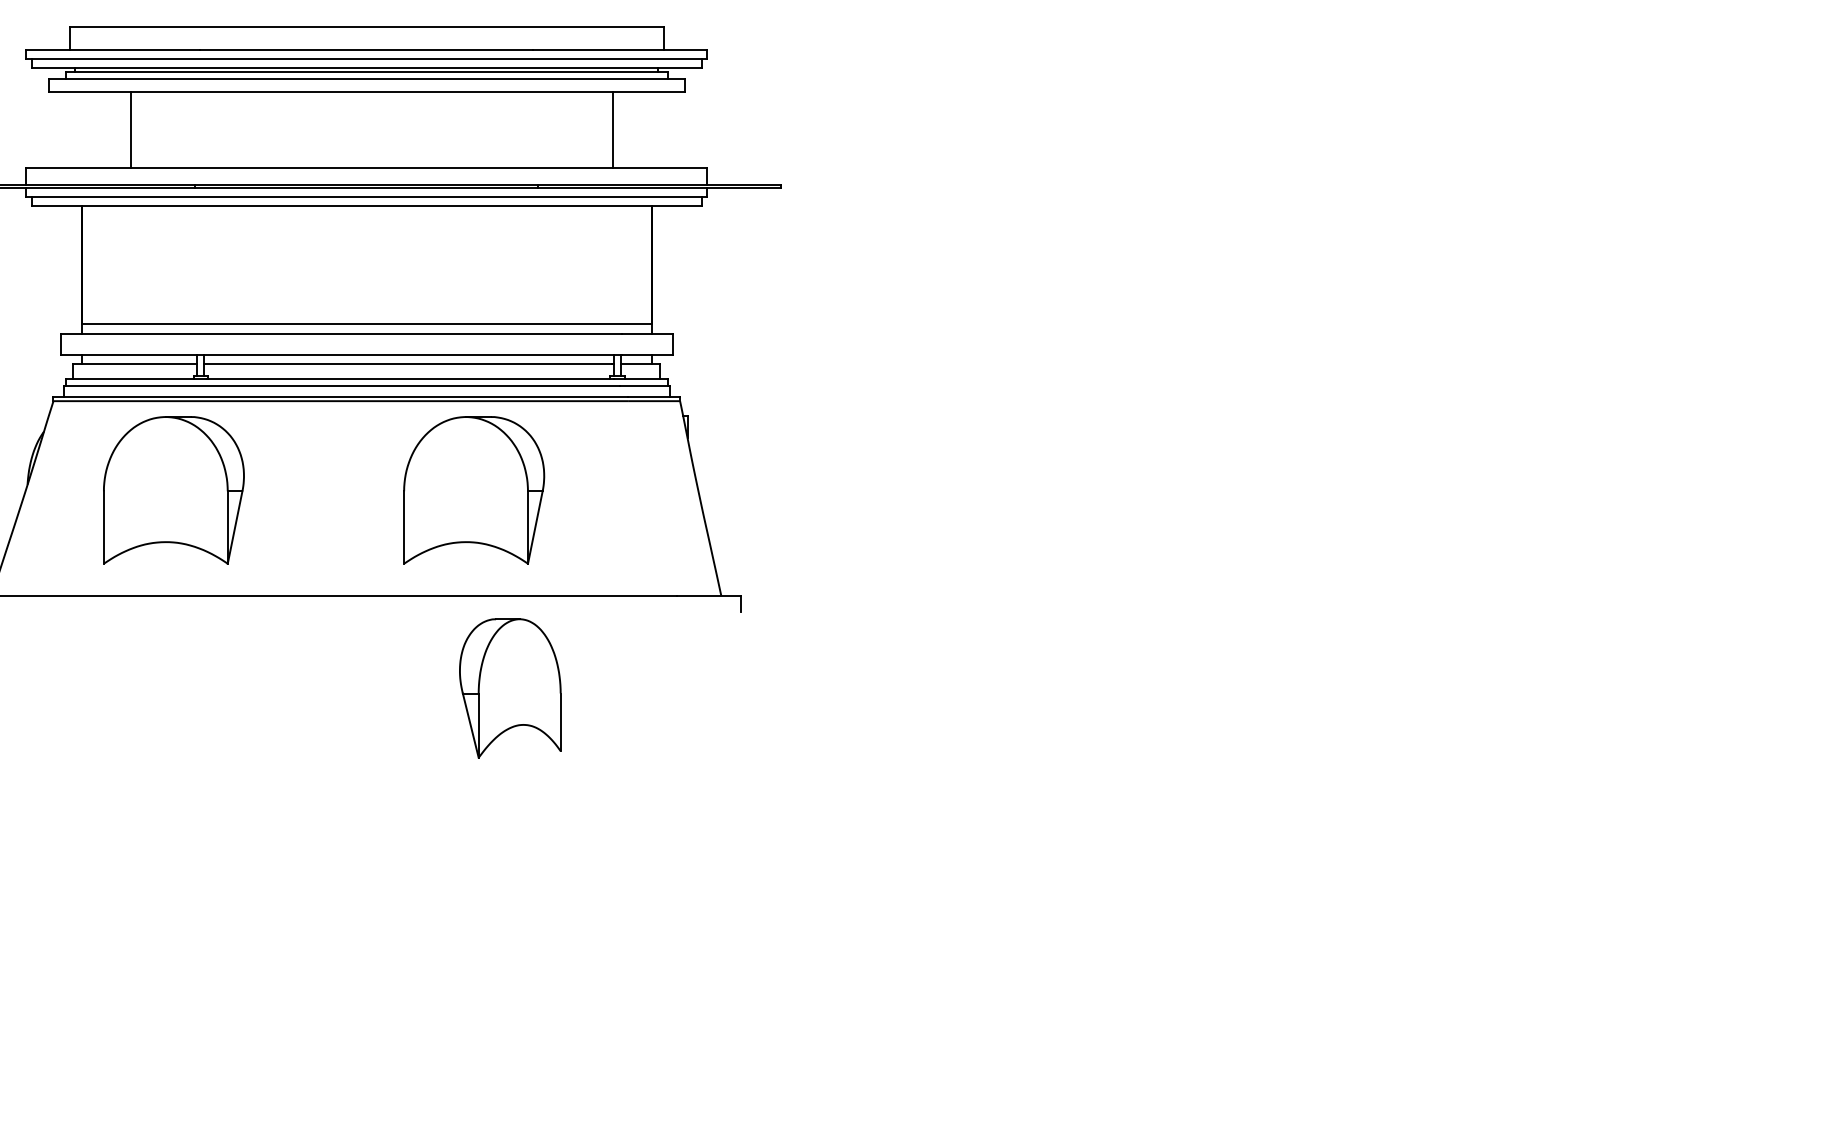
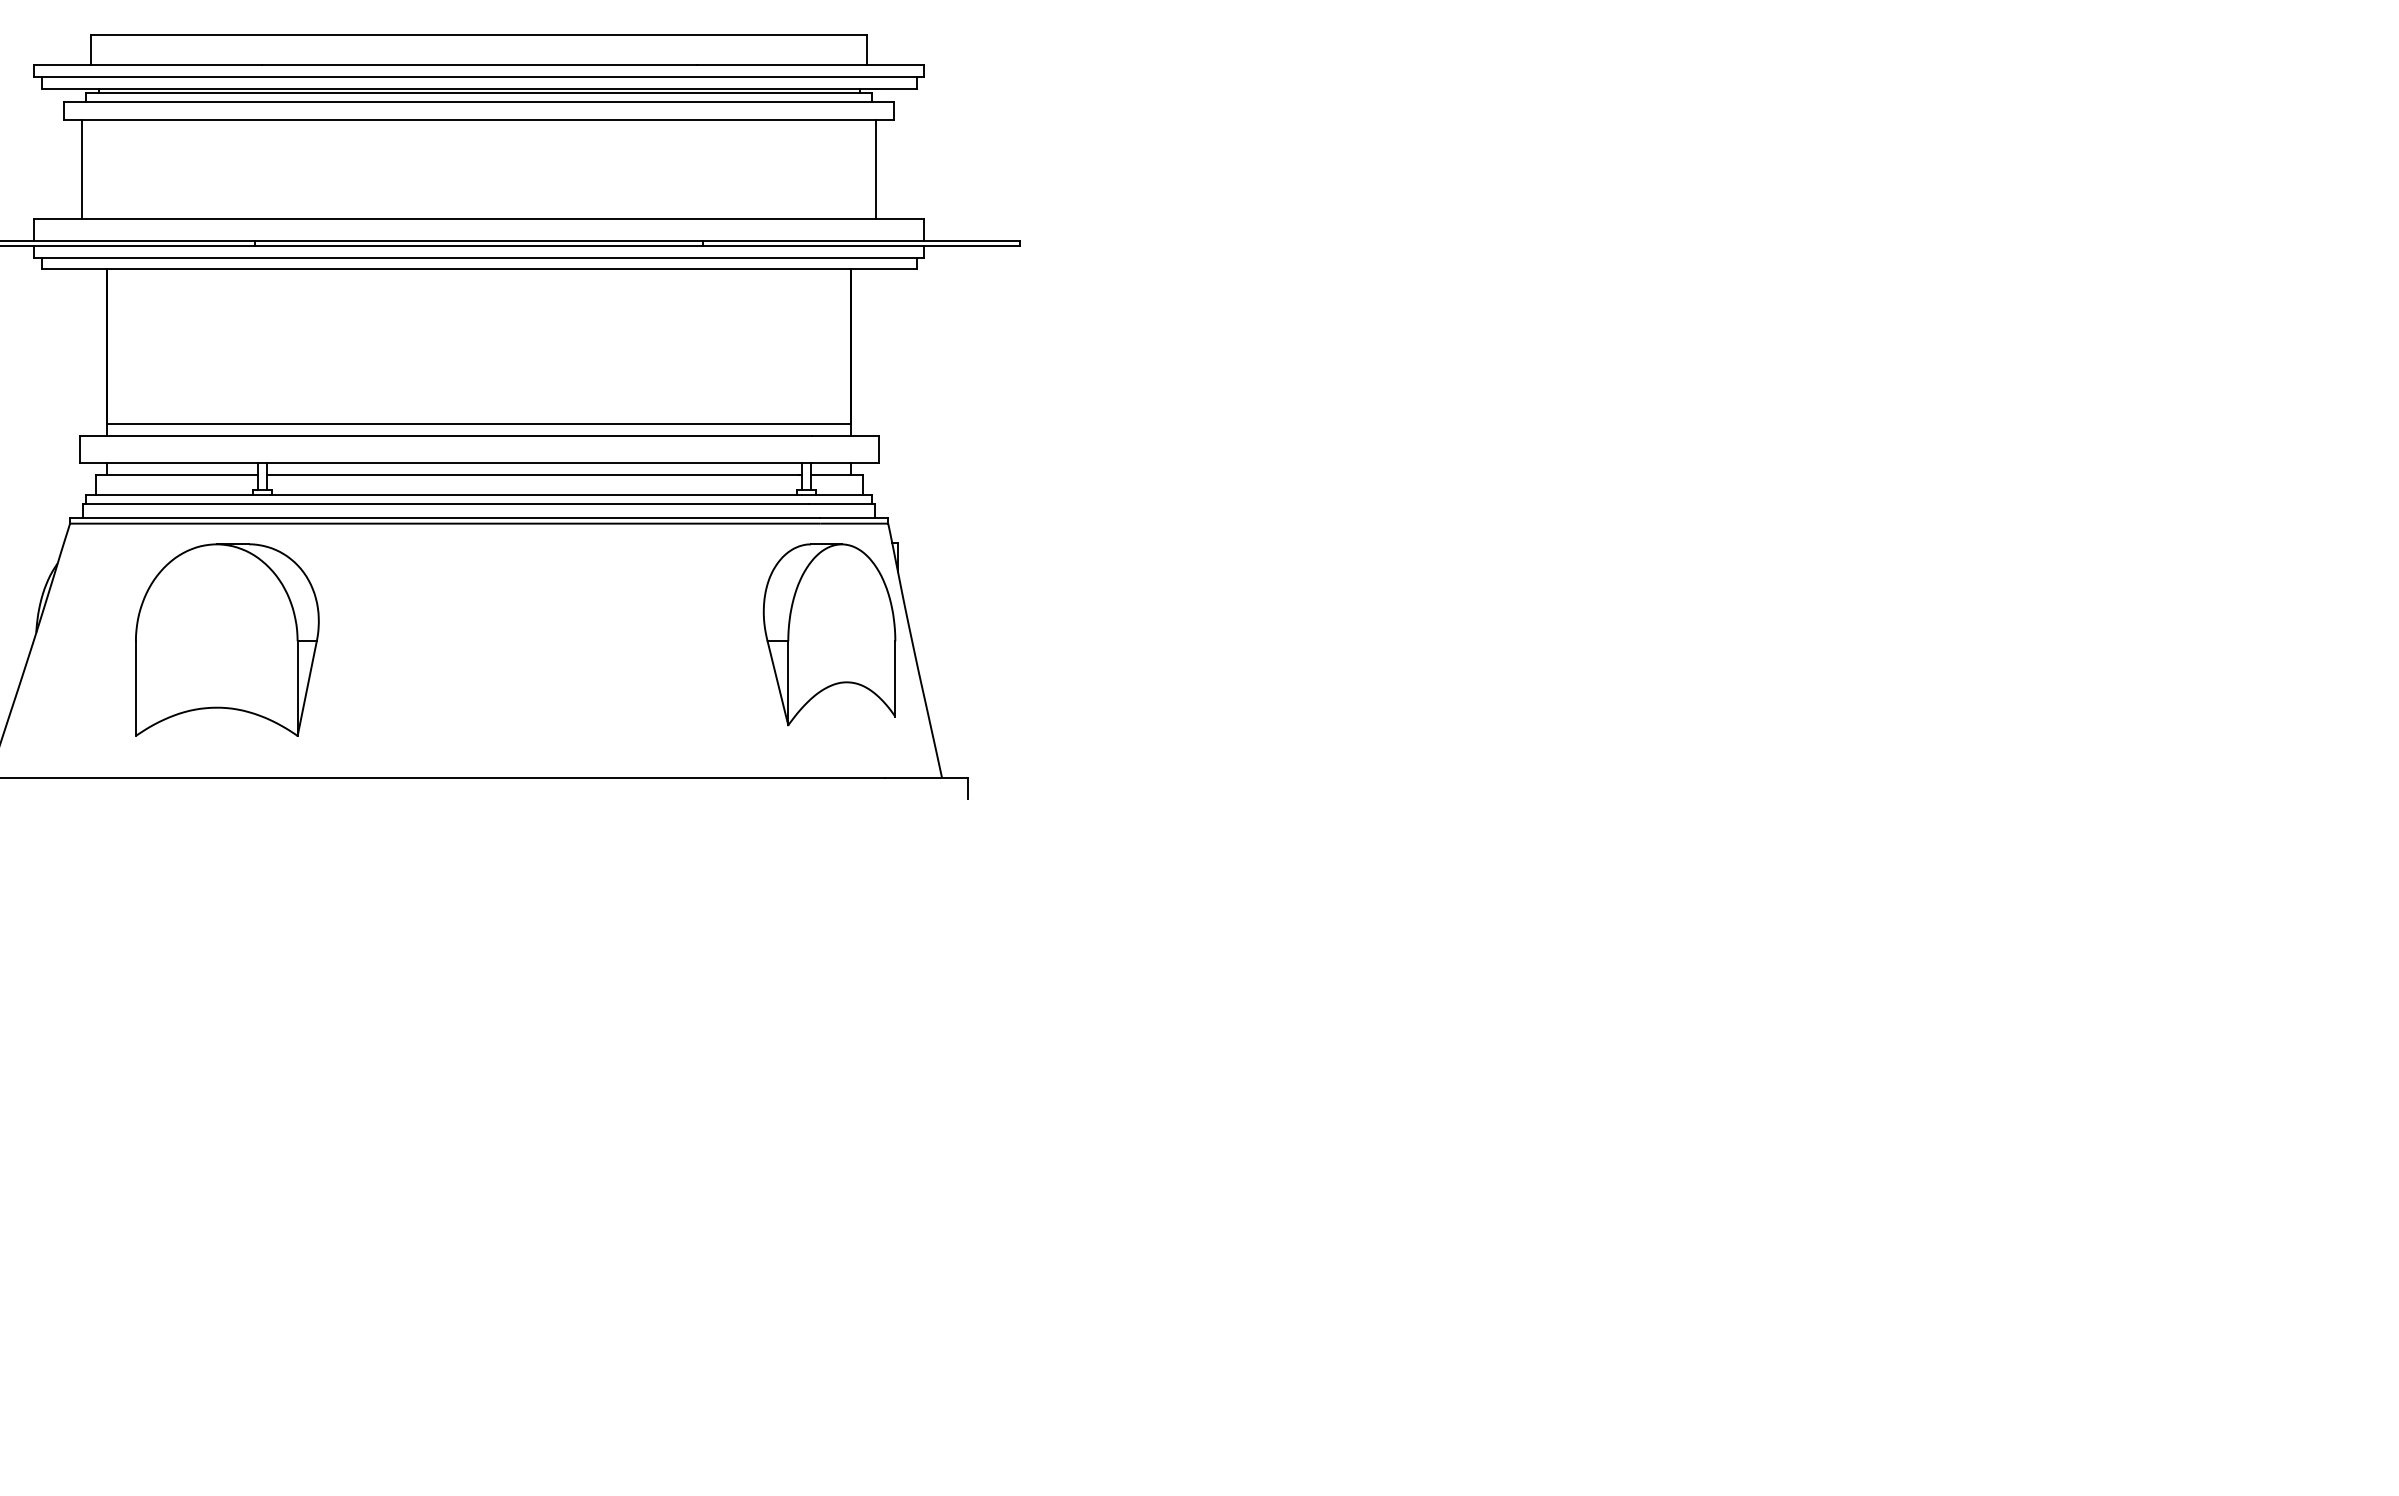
line: (131, 129) -> (82, 169), moved
line: (612, 129) -> (876, 169), moved
part: (474, 489) -> (619, 639), removed
part: (510, 688) -> (829, 634), moved

